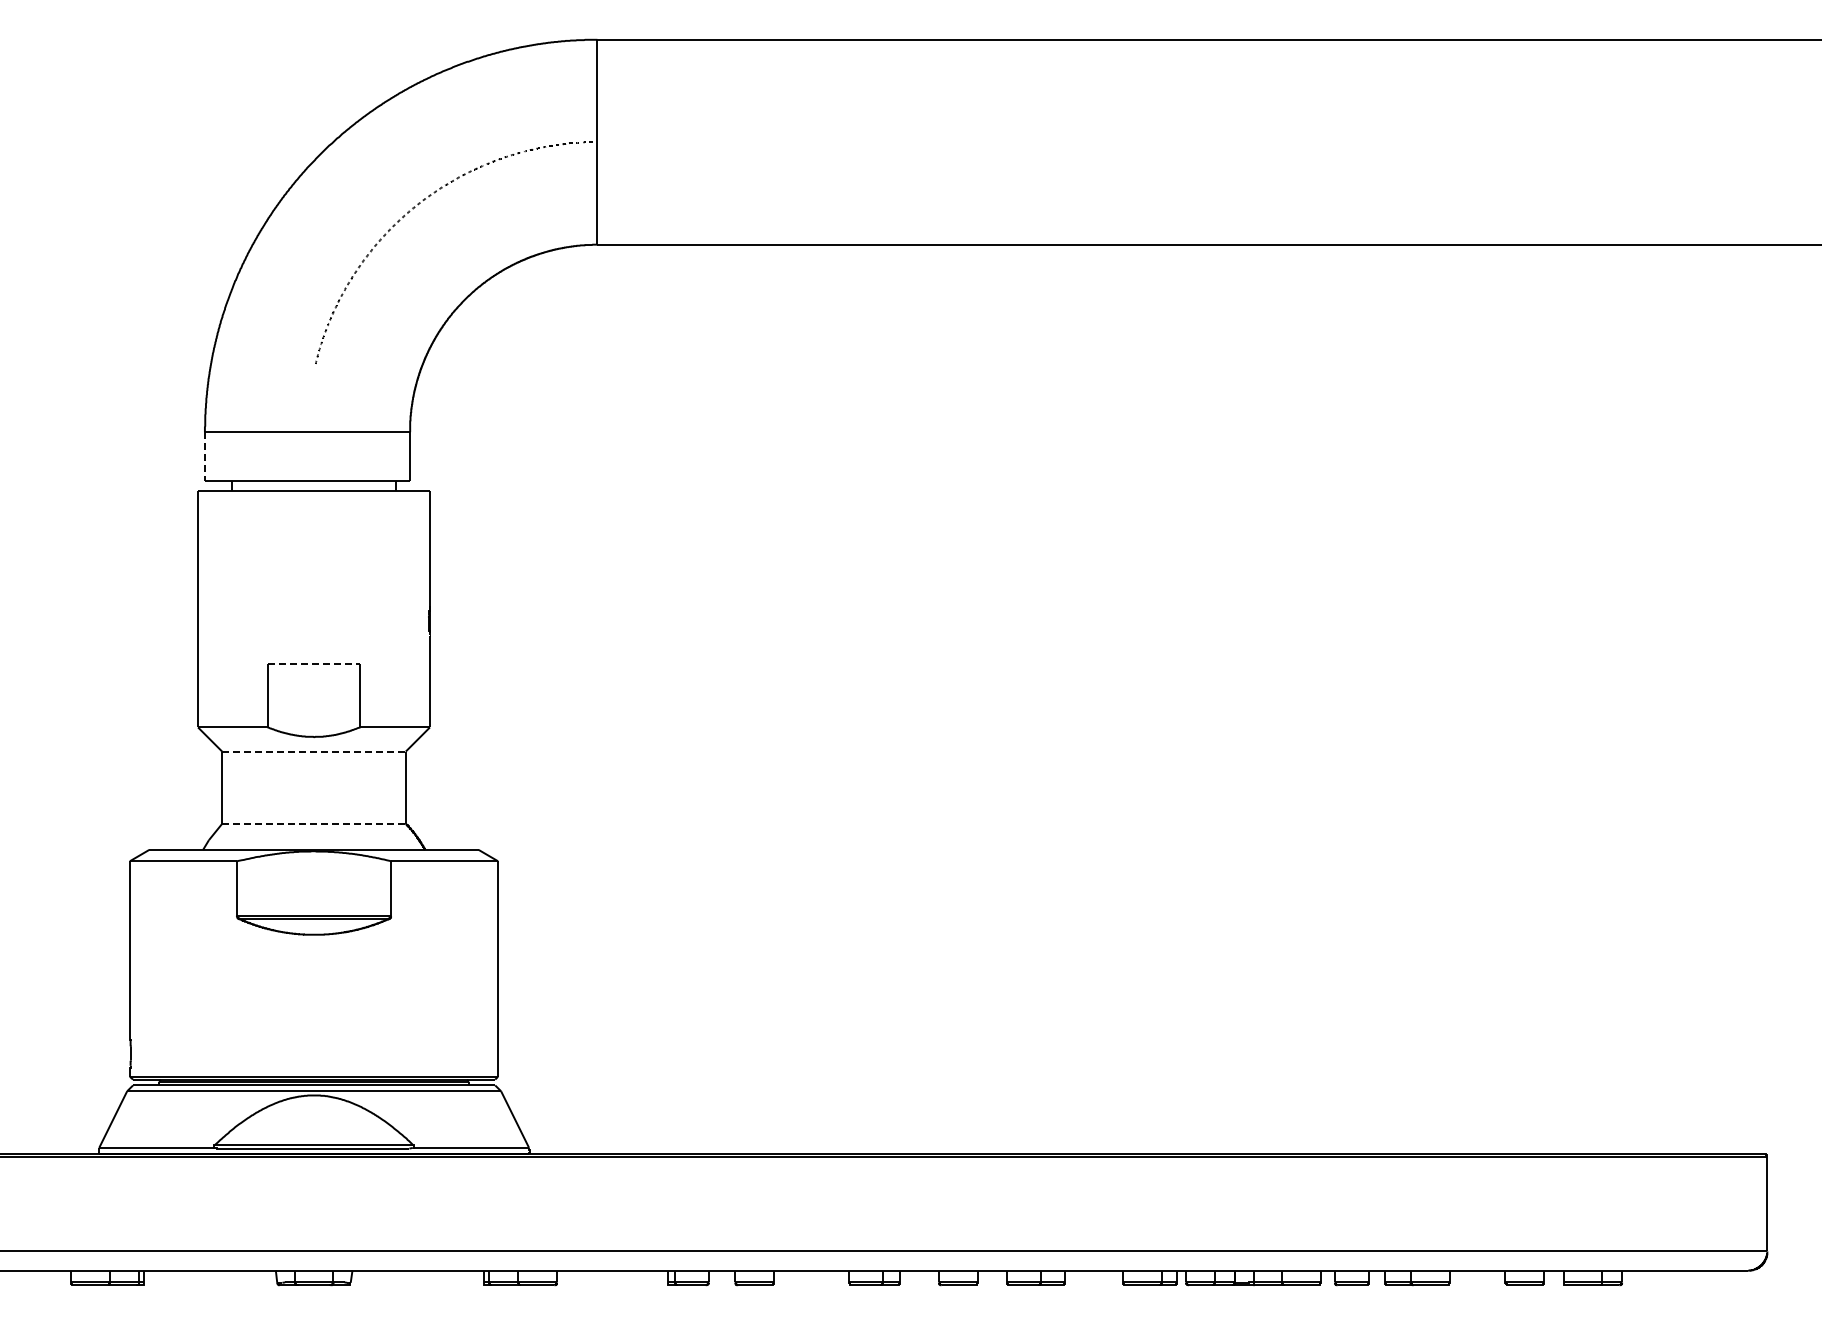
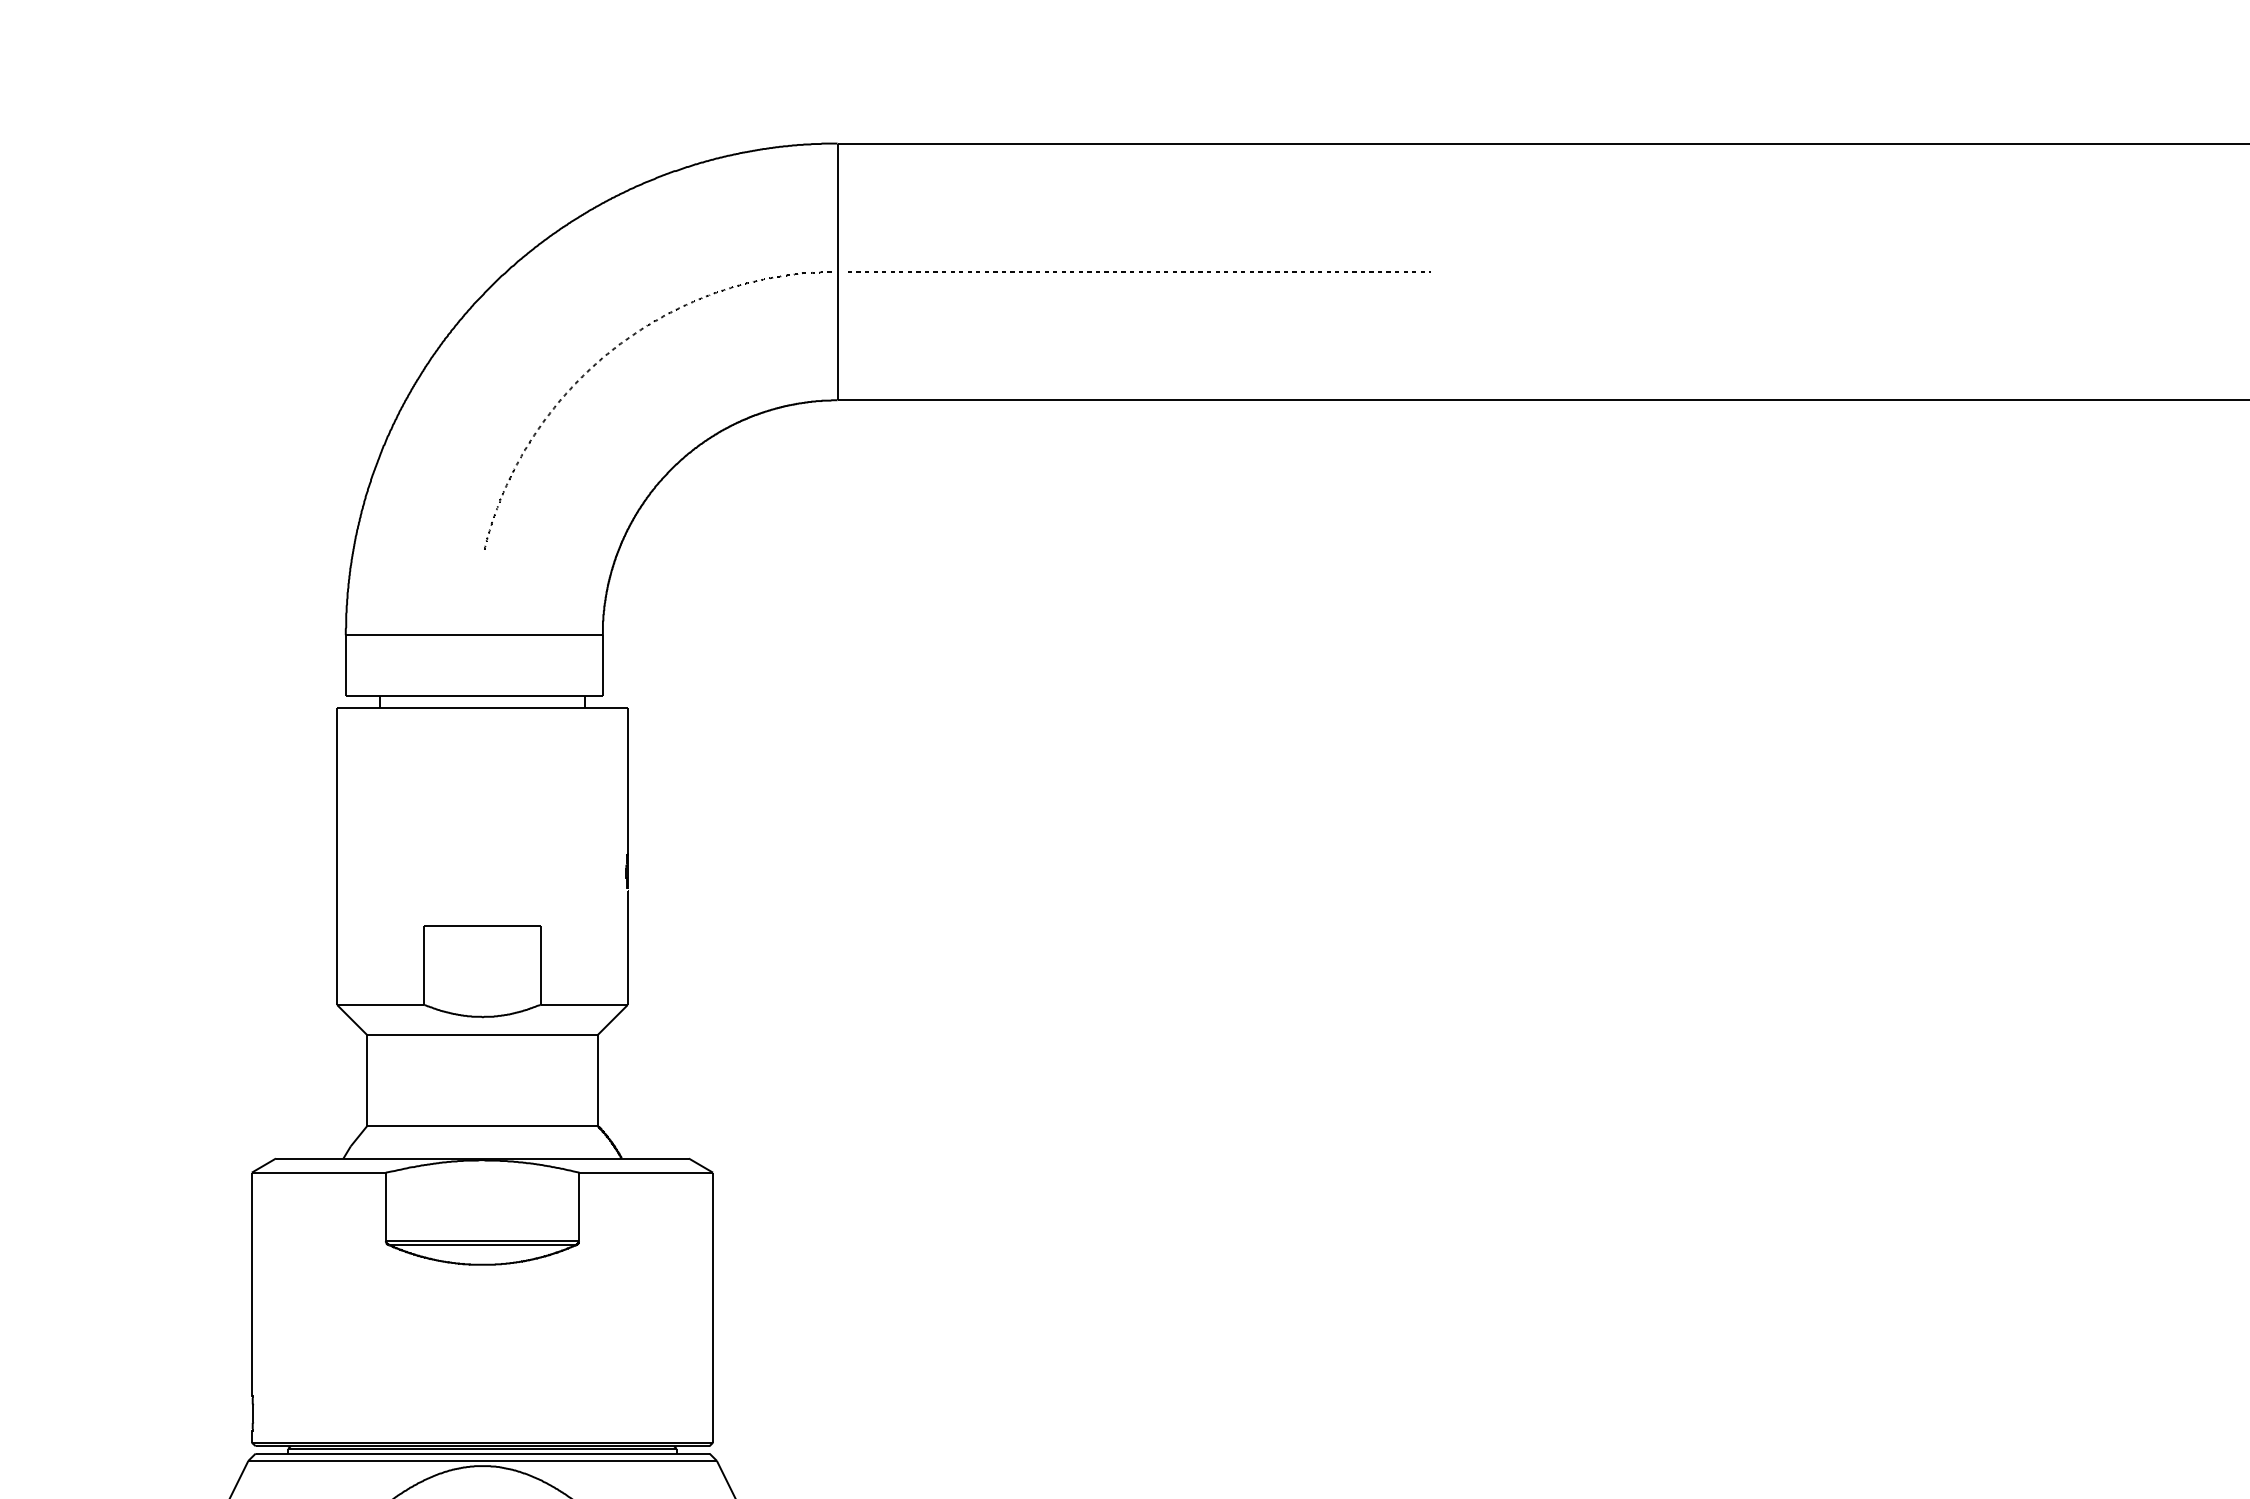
line: (838, 141) -> (1139, 270), added
line: (204, 457) -> (345, 666), dashed -> solid
line: (314, 664) -> (483, 926), dashed -> solid
line: (314, 751) -> (483, 1035), dashed -> solid
line: (314, 824) -> (483, 1126), dashed -> solid

